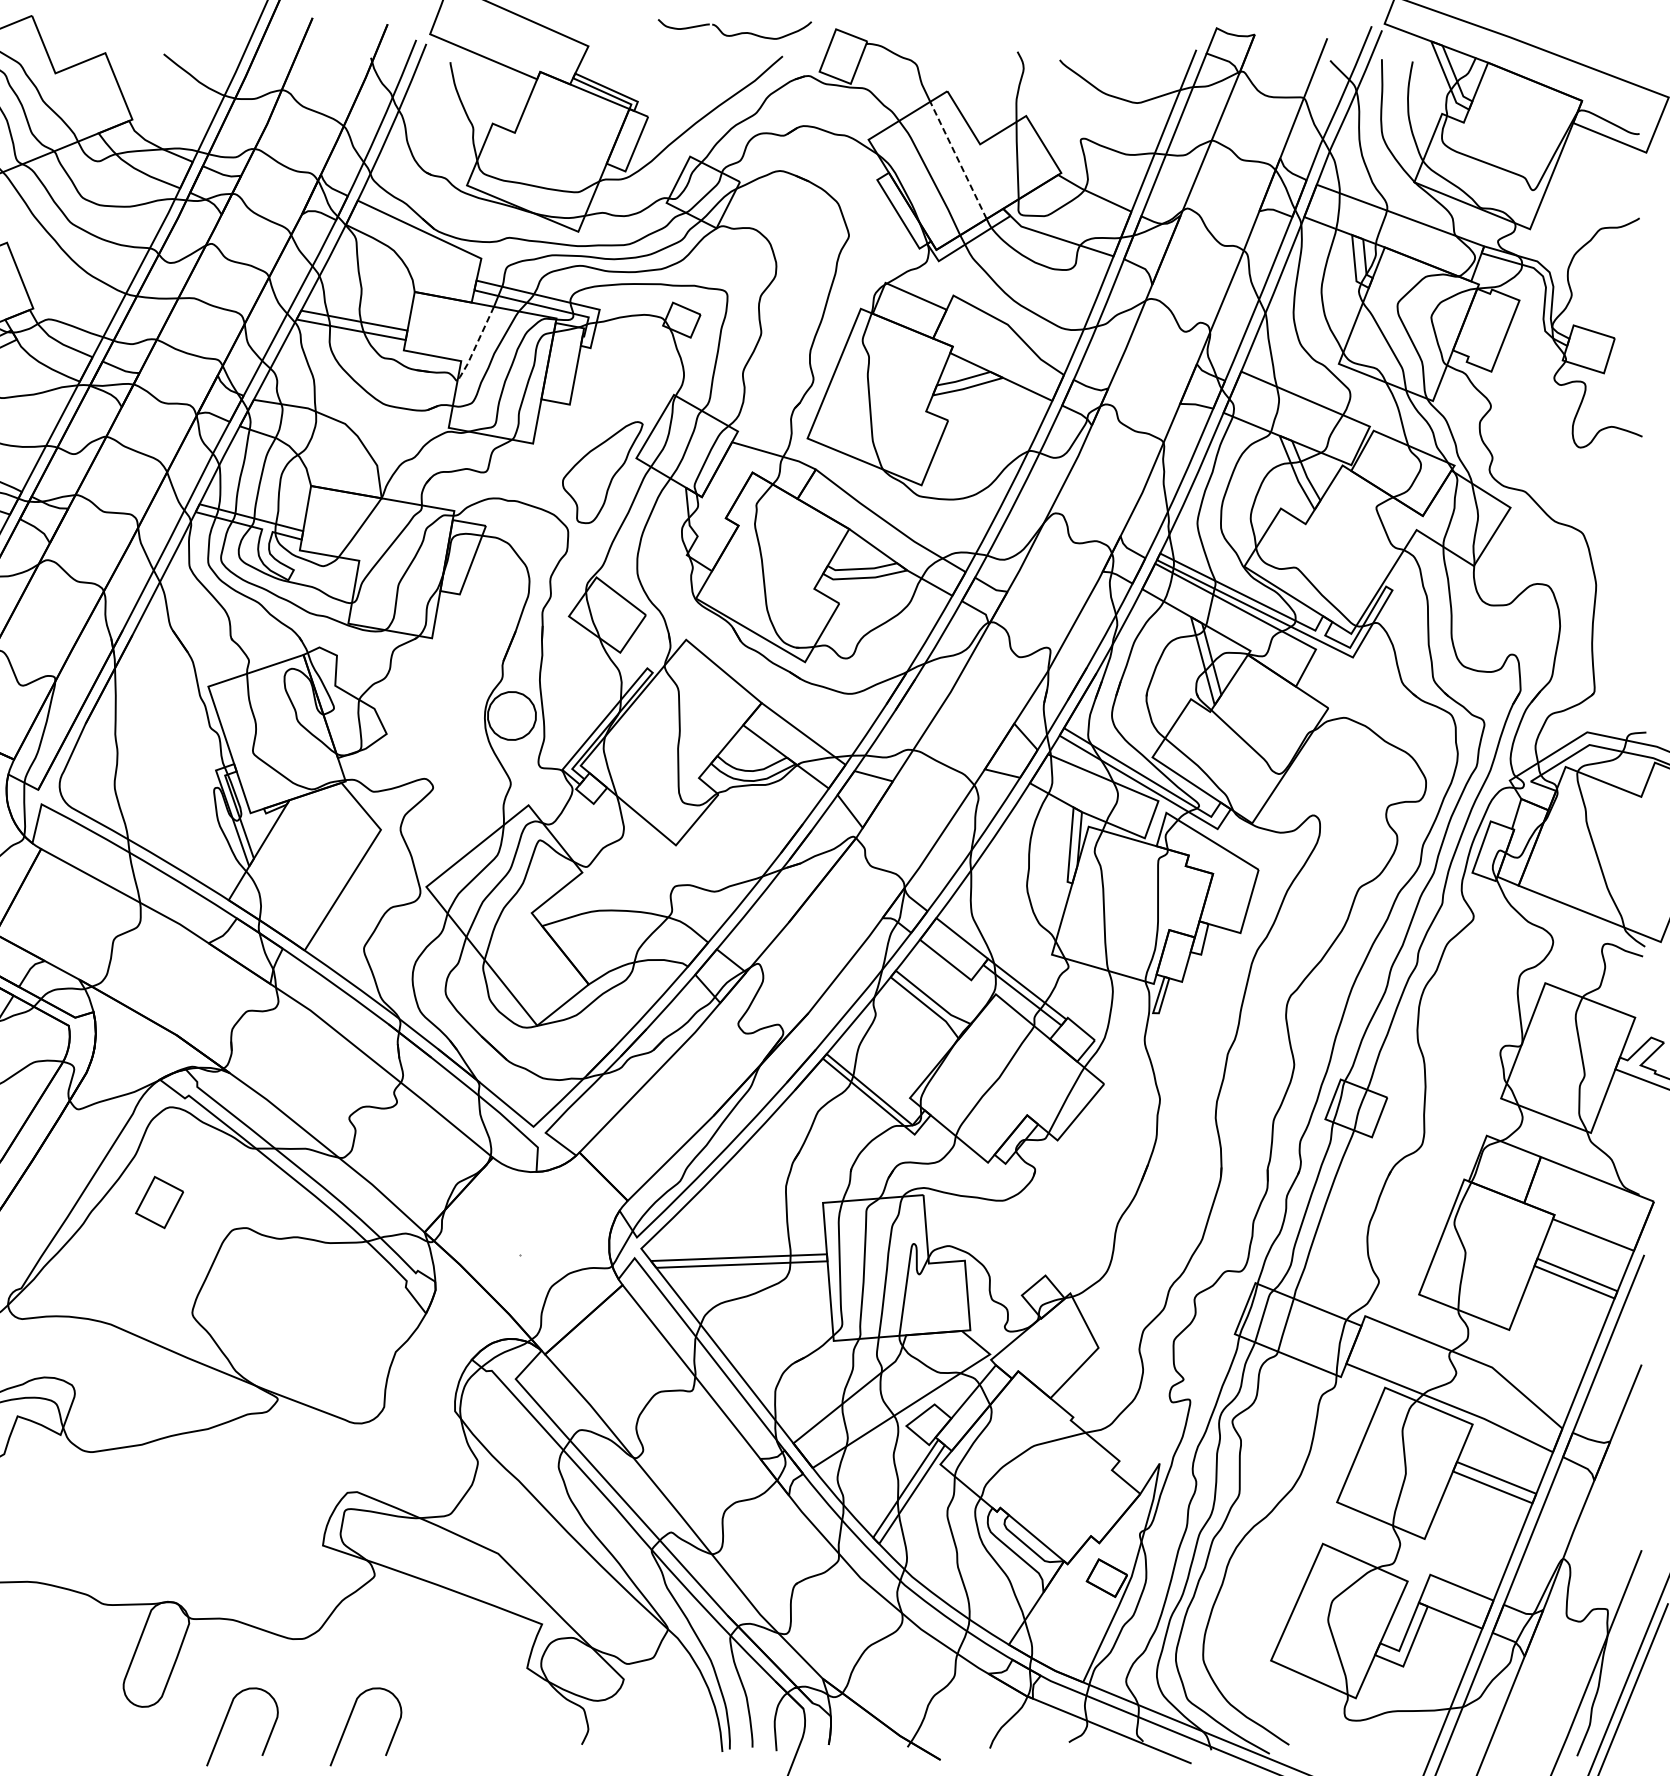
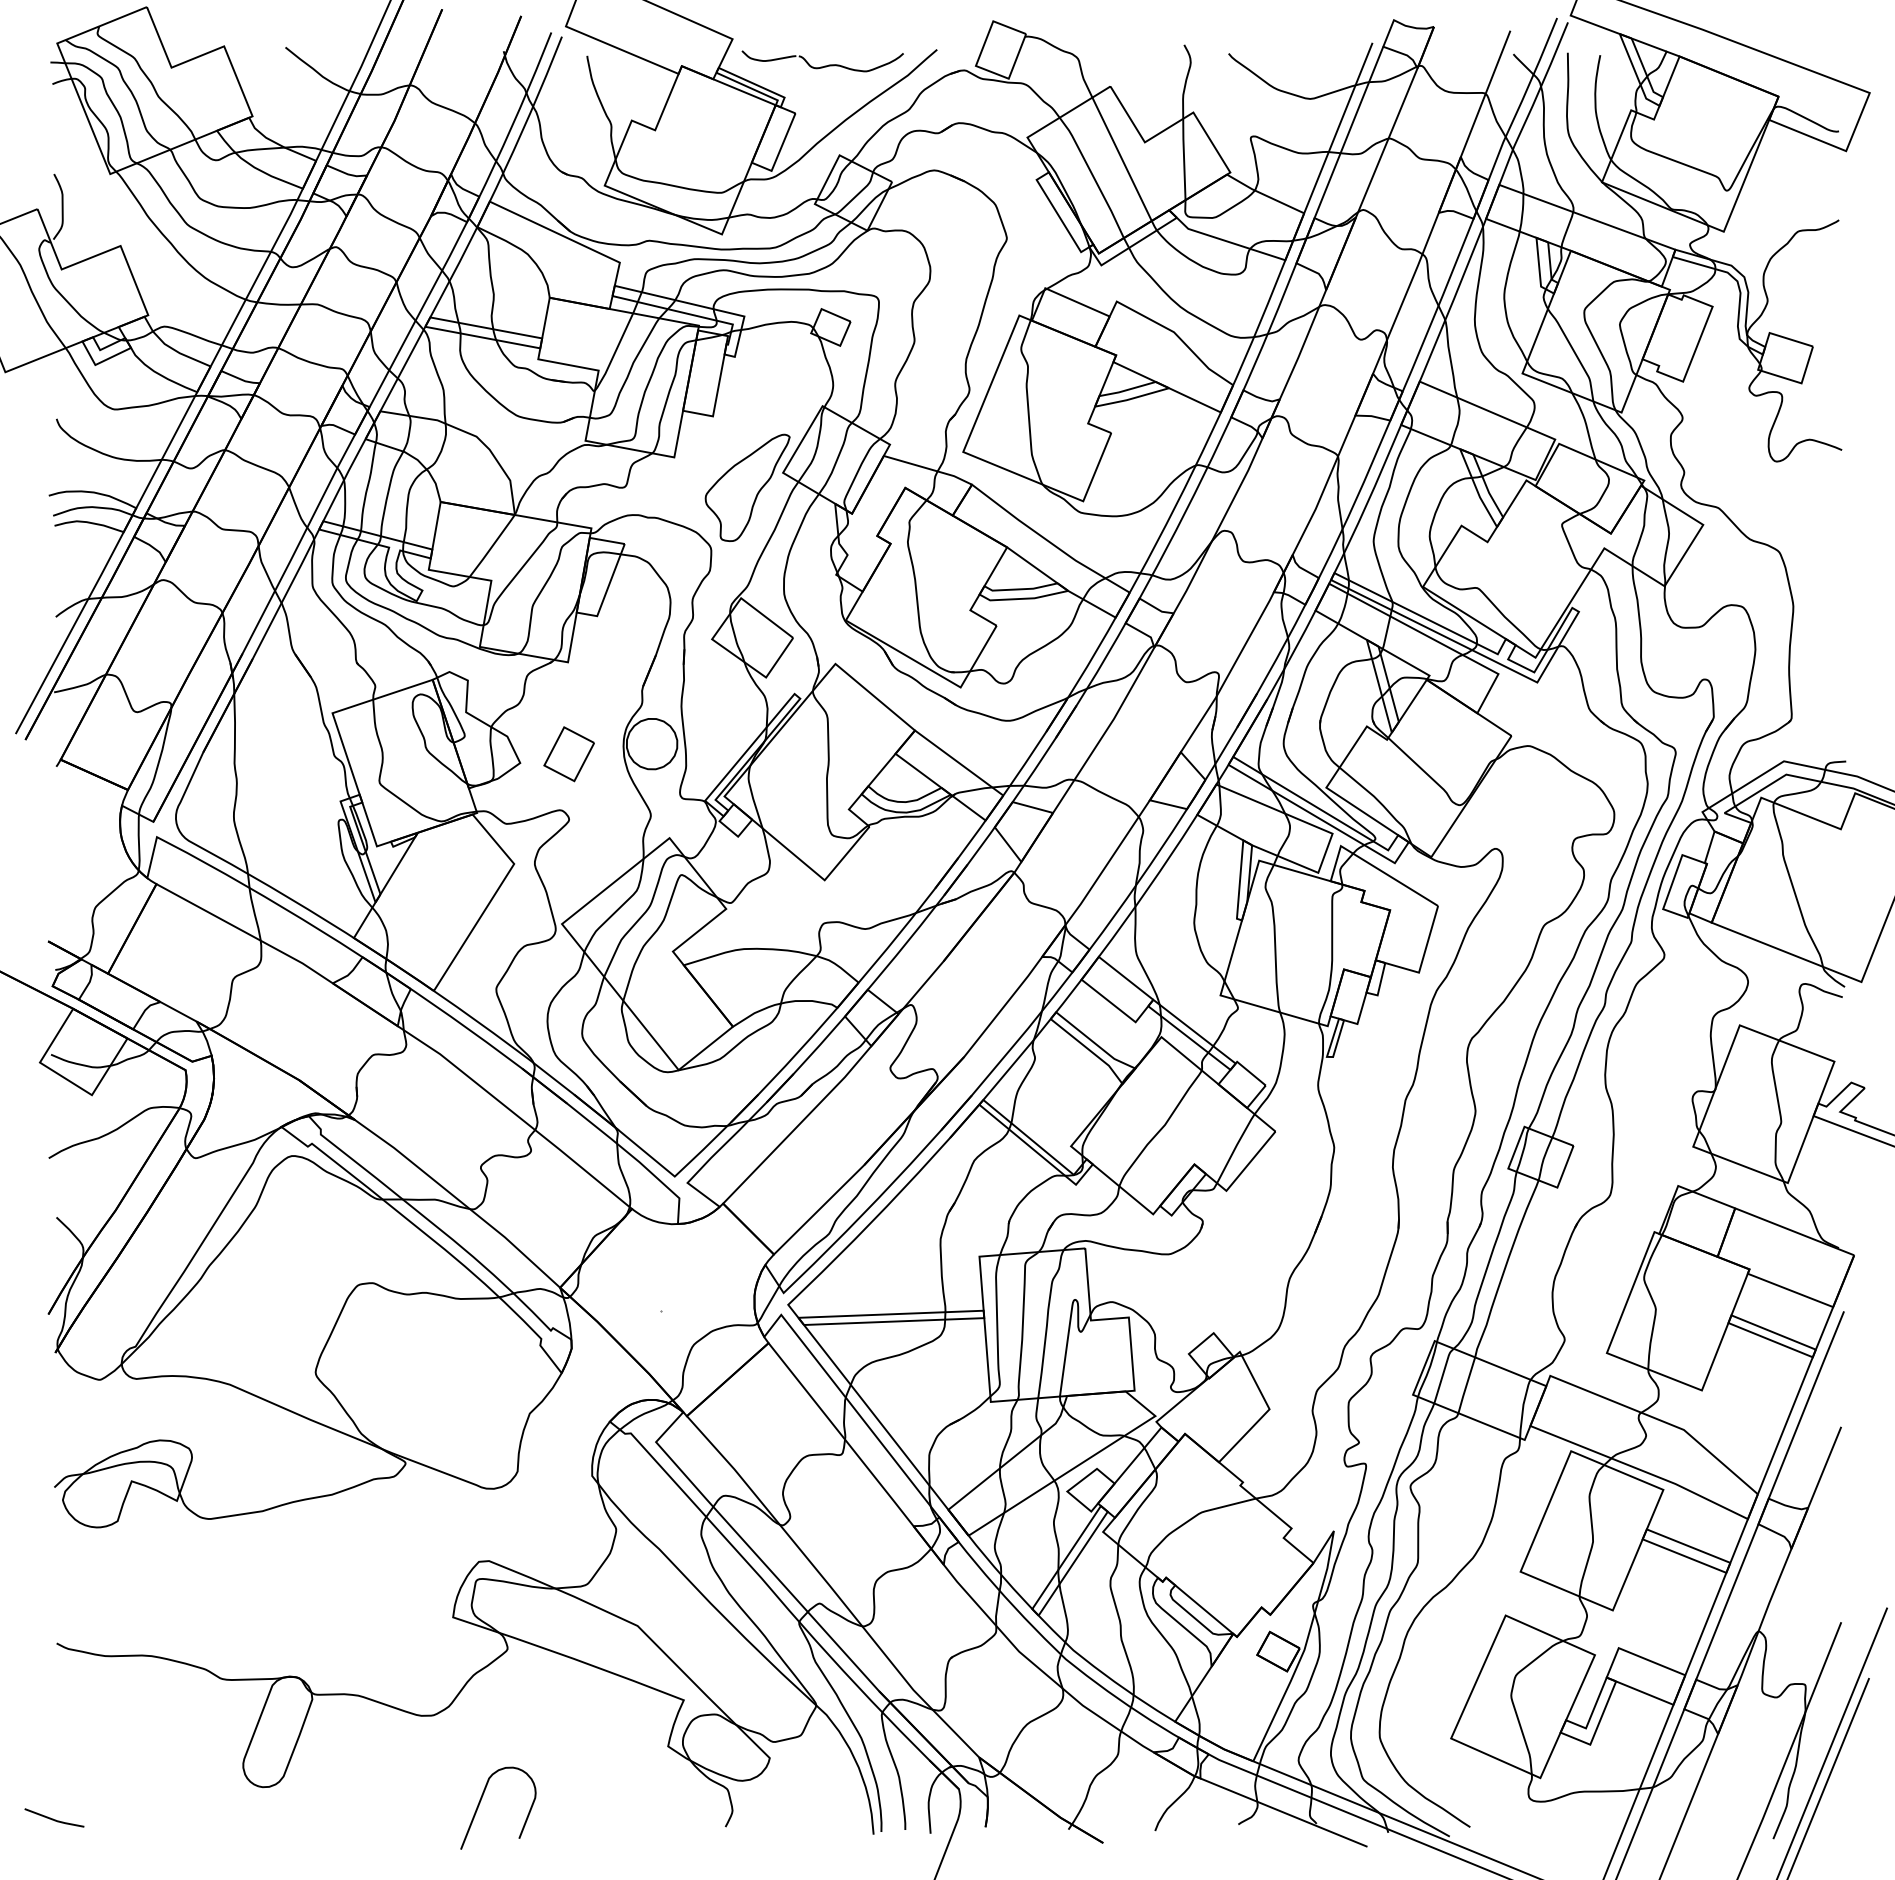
part: (734, 29) -> (822, 61), moved
line: (957, 159) -> (1121, 158), dashed -> solid
line: (476, 345) -> (614, 354), dashed -> solid
part: (158, 1202) -> (568, 754), moved
curve: (227, 1717) -> (352, 1798), removed

